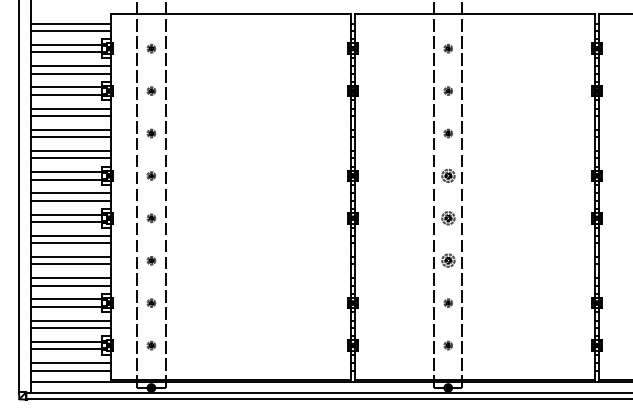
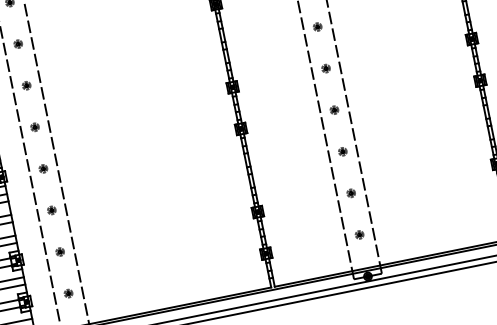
part: (447, 175) -> (325, 68), size x0.62
part: (447, 218) -> (333, 110), size x0.62
part: (447, 260) -> (342, 151), size x0.62

